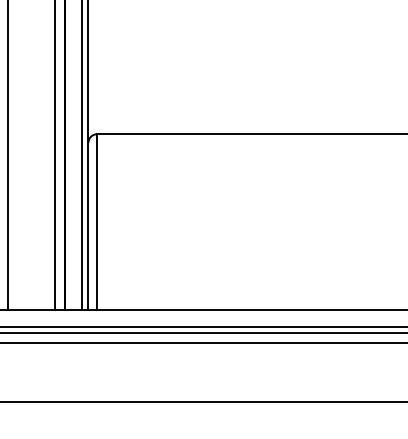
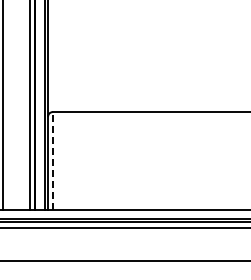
line: (96, 221) -> (52, 160), solid -> dashed

